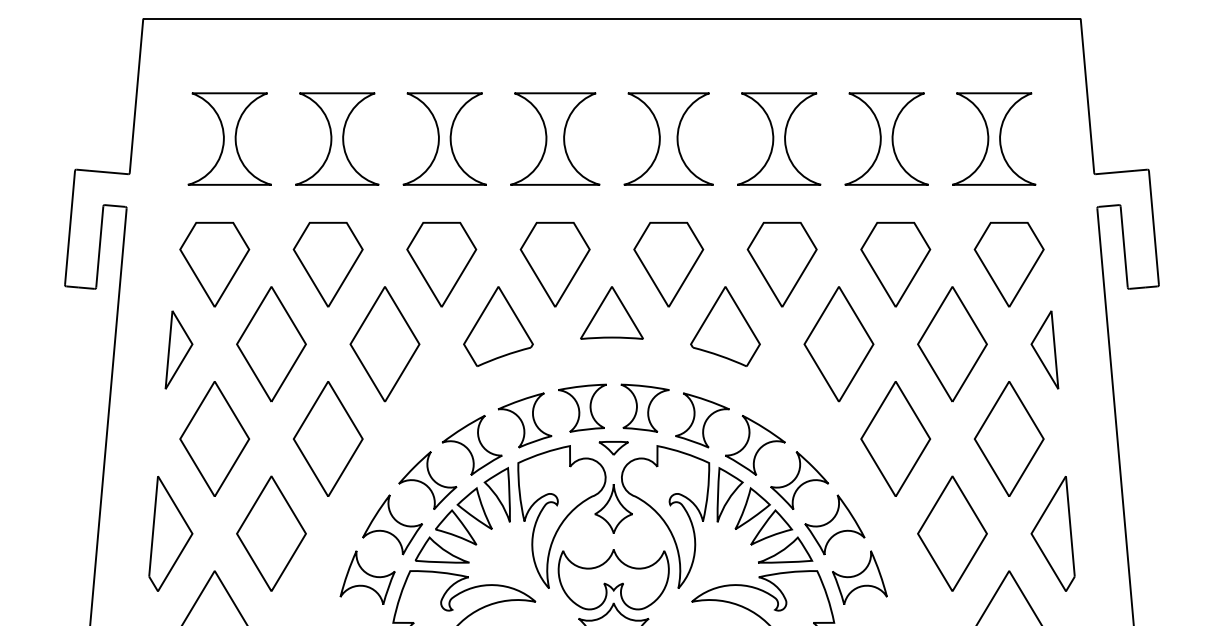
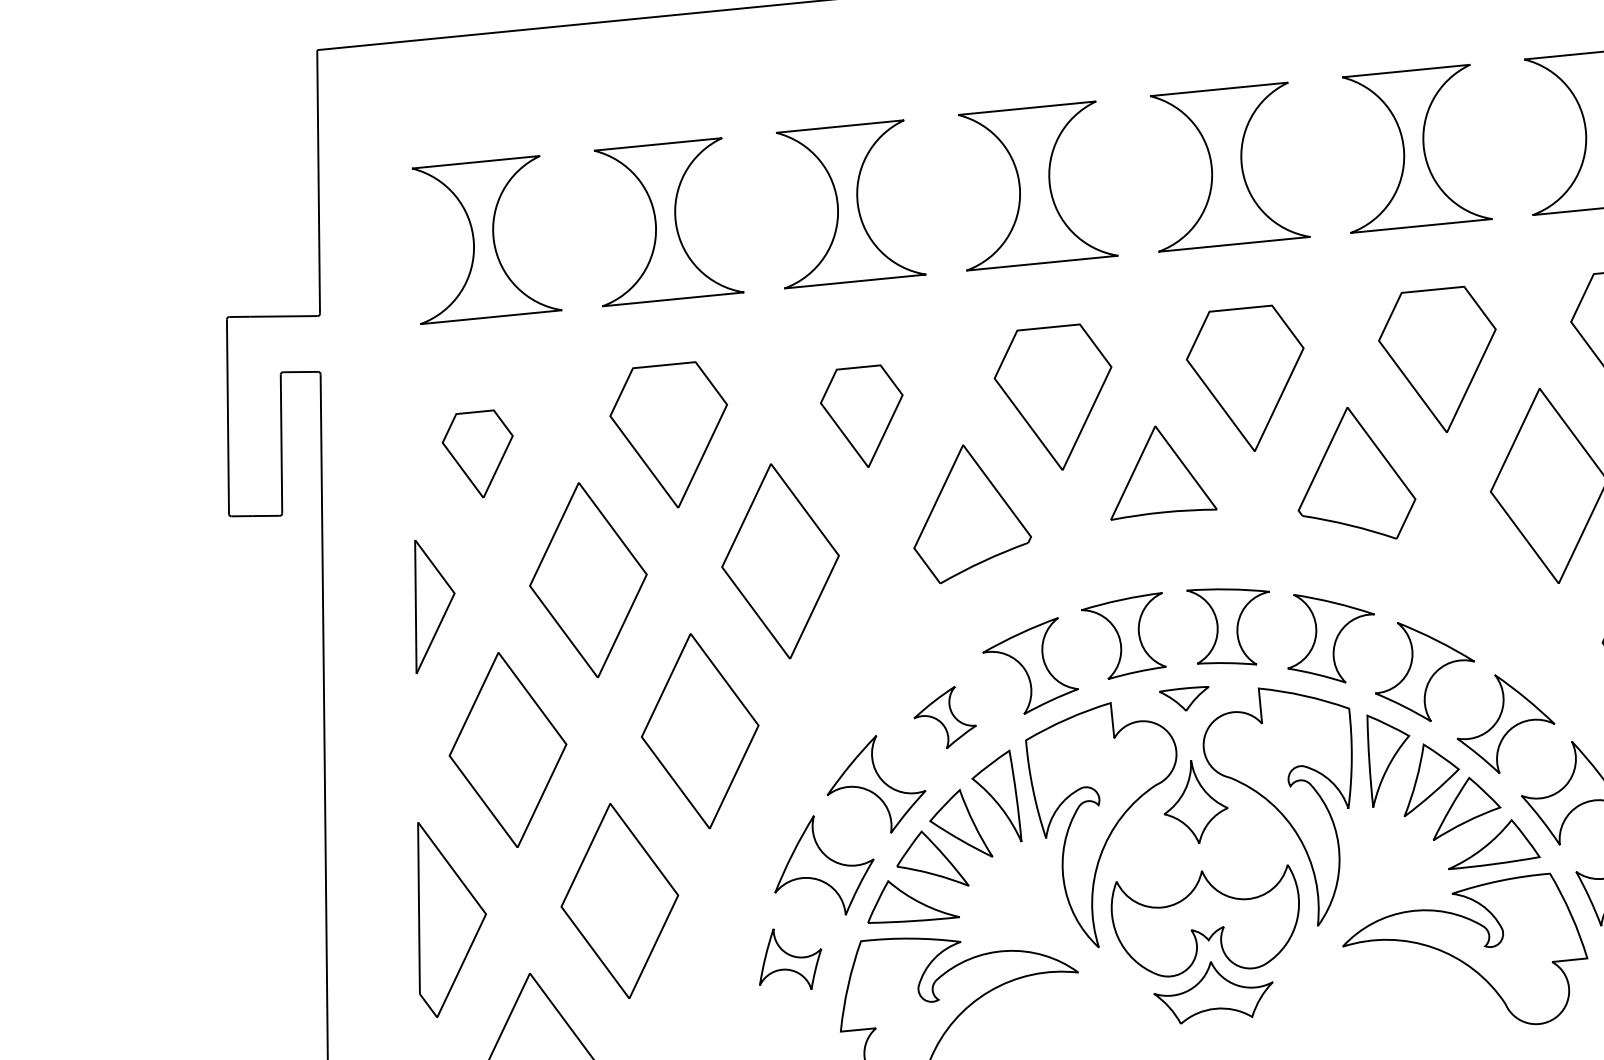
part: (214, 264) -> (478, 454), size x0.6
part: (441, 264) -> (862, 416), size x0.7
part: (471, 445) -> (943, 718), size x0.6
part: (367, 577) -> (789, 959), size x0.7

